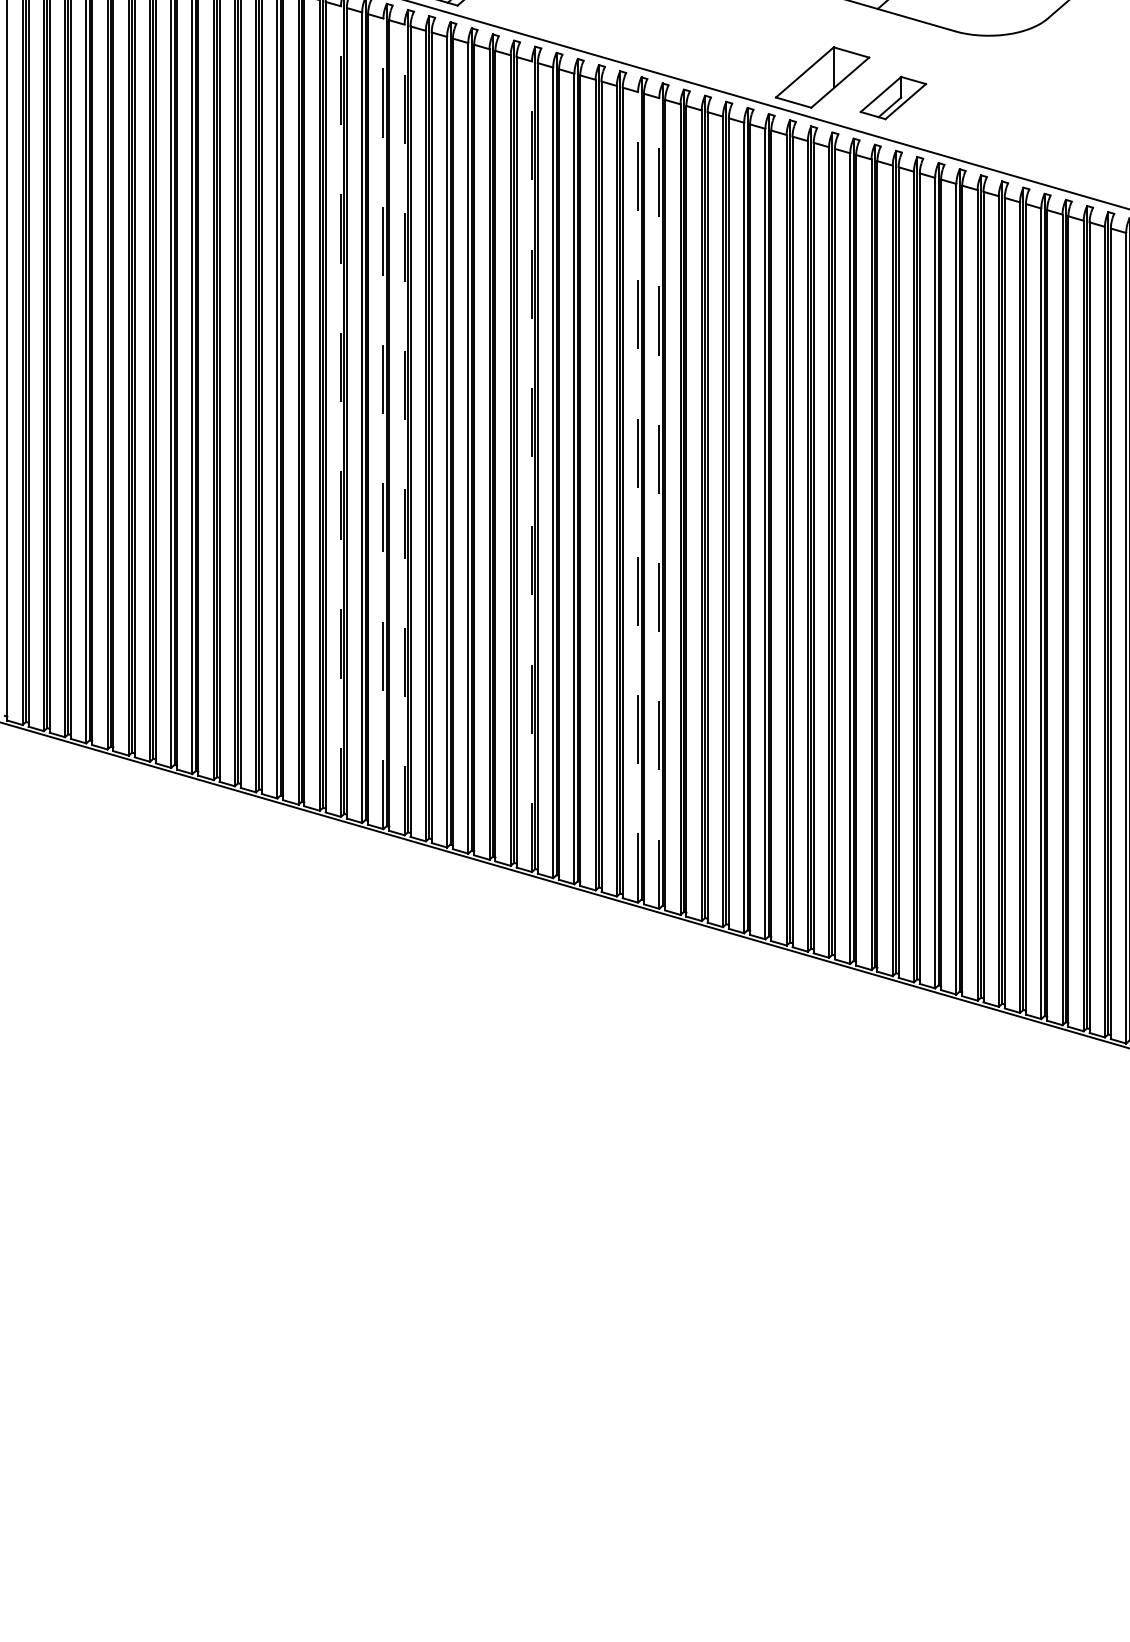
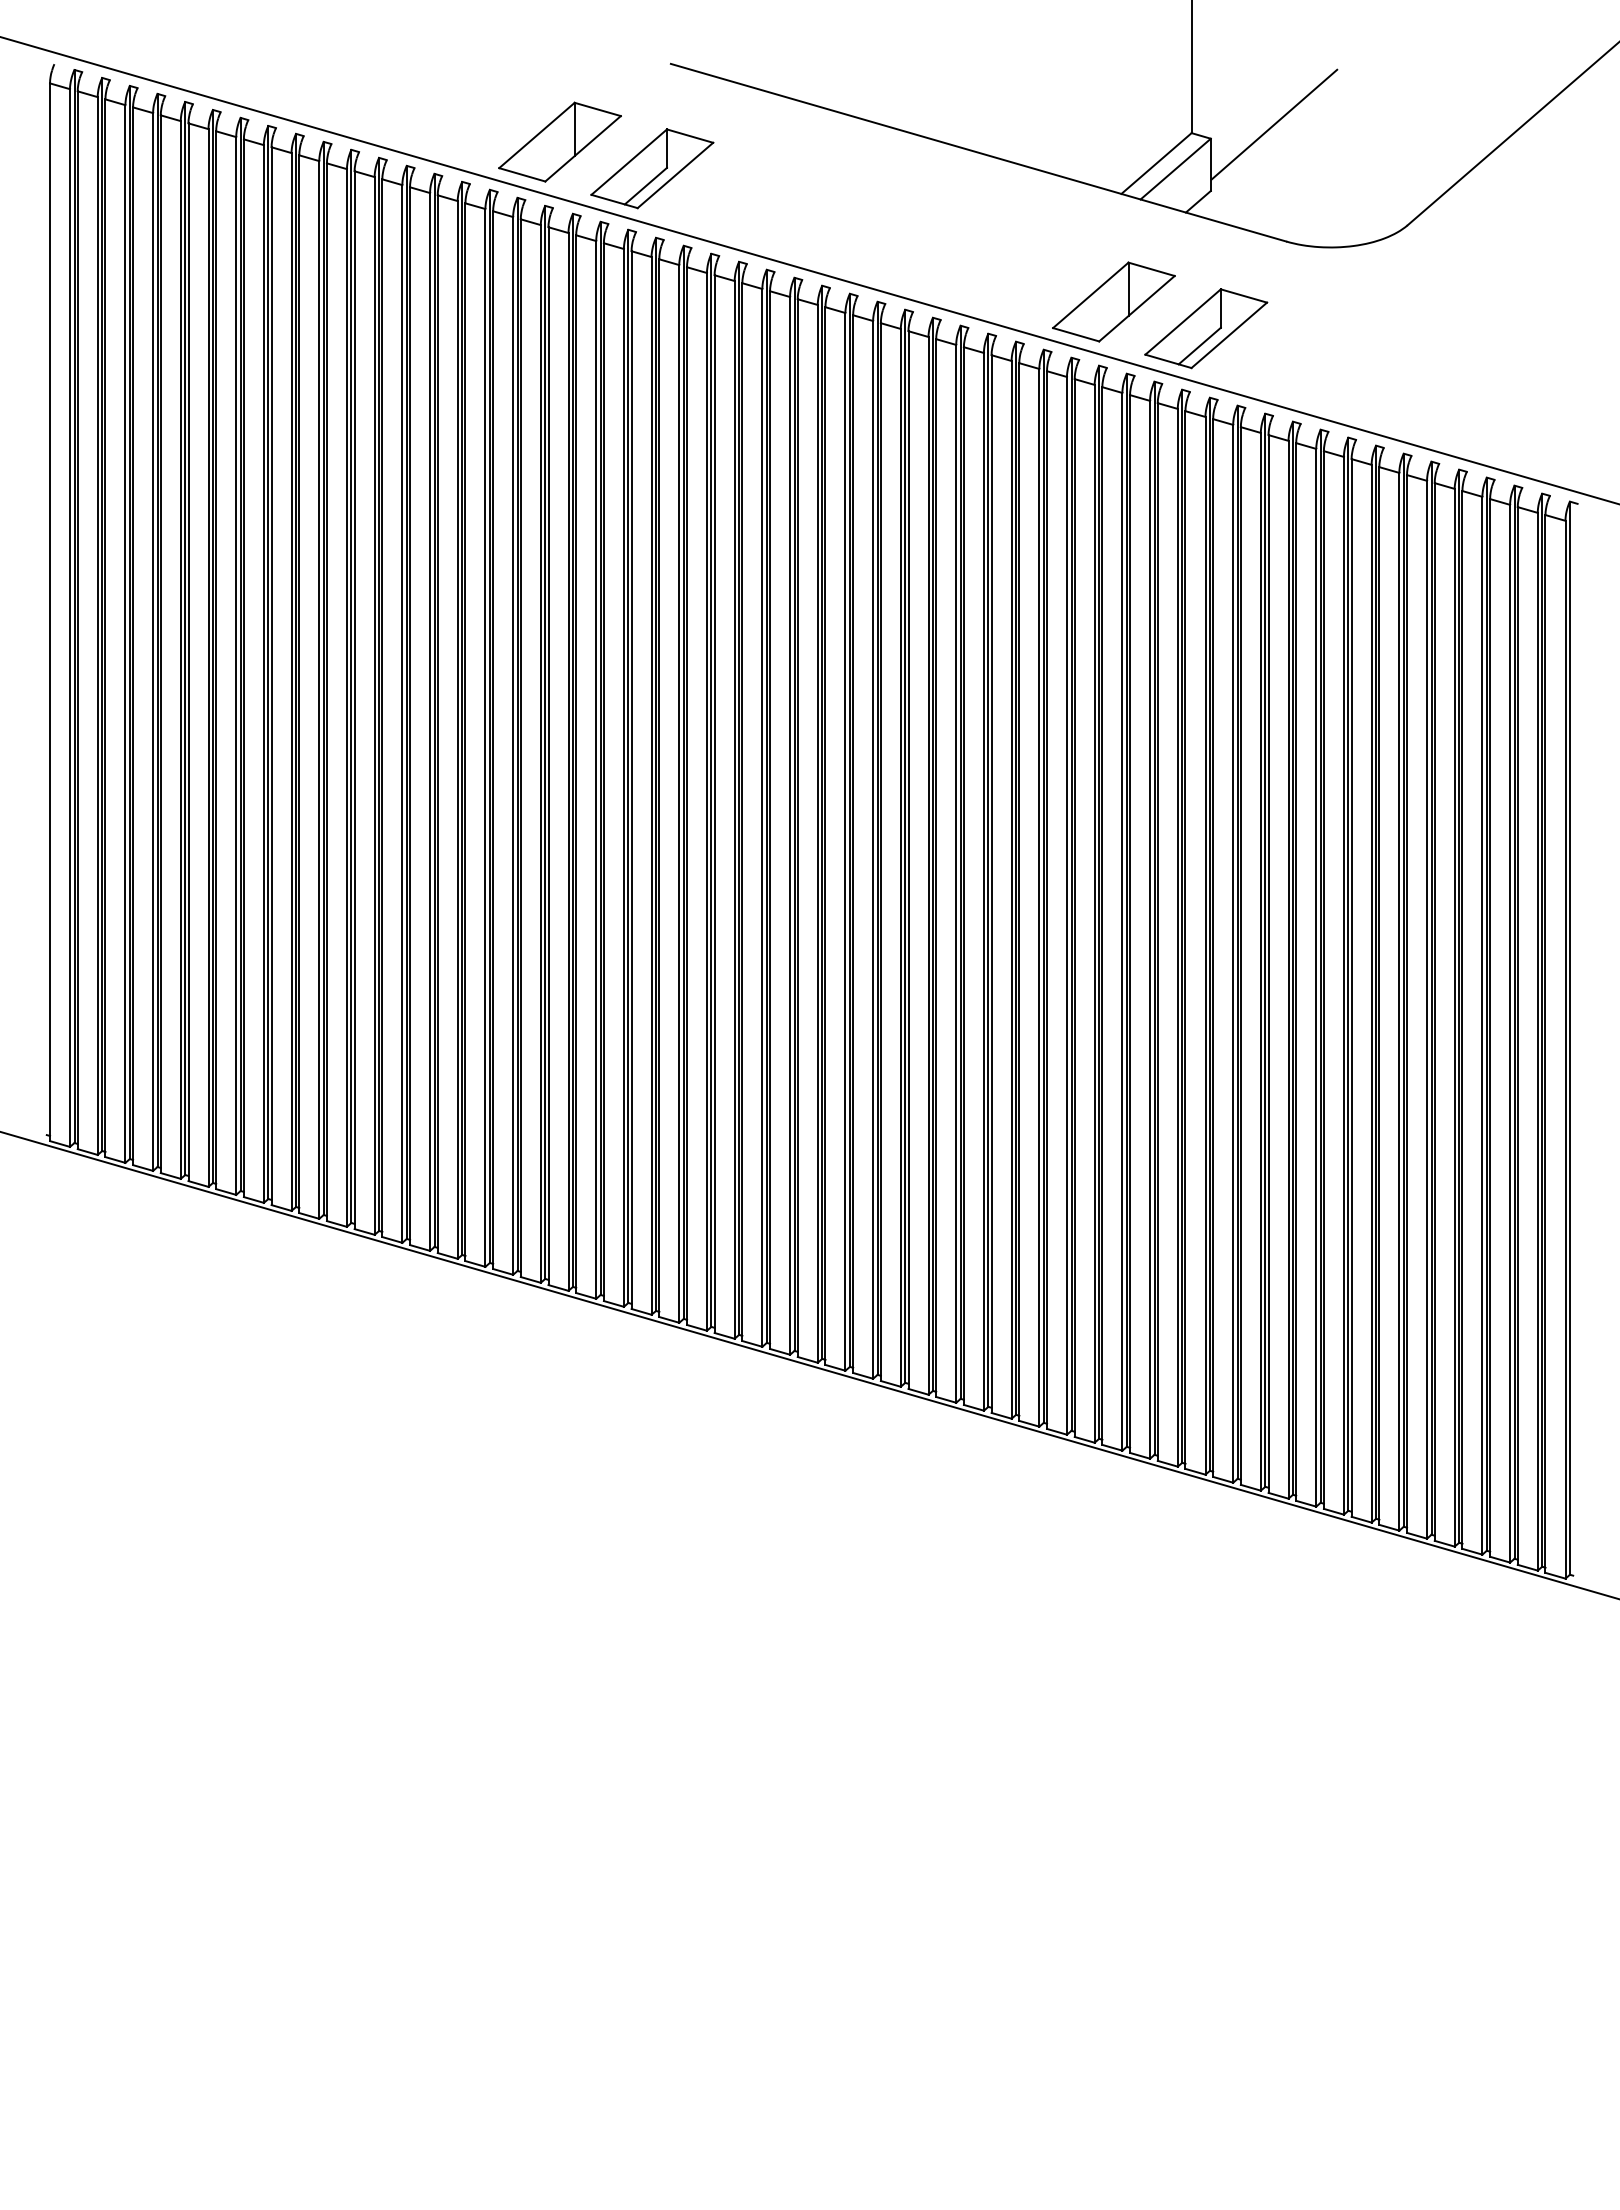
part: (893, 97) -> (1206, 328), size x1.43
line: (341, 411) -> (485, 737), dashed -> solid
line: (383, 423) -> (540, 753), dashed -> solid
line: (404, 429) -> (568, 761), dashed -> solid
line: (531, 466) -> (734, 809), dashed -> solid
line: (638, 497) -> (873, 849), dashed -> solid
line: (659, 503) -> (900, 857), dashed -> solid

